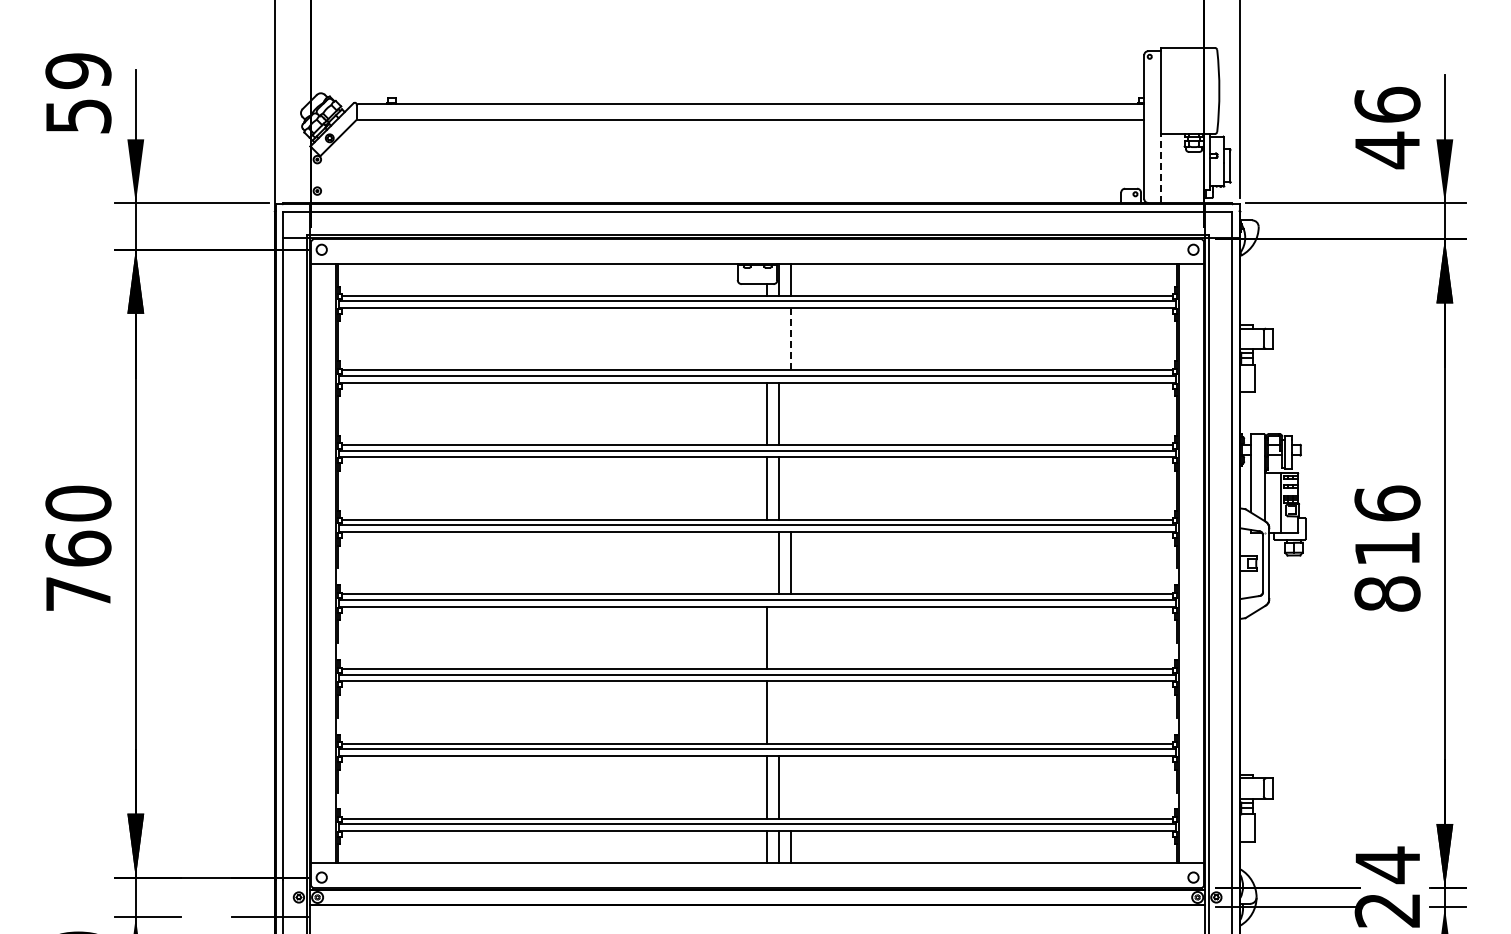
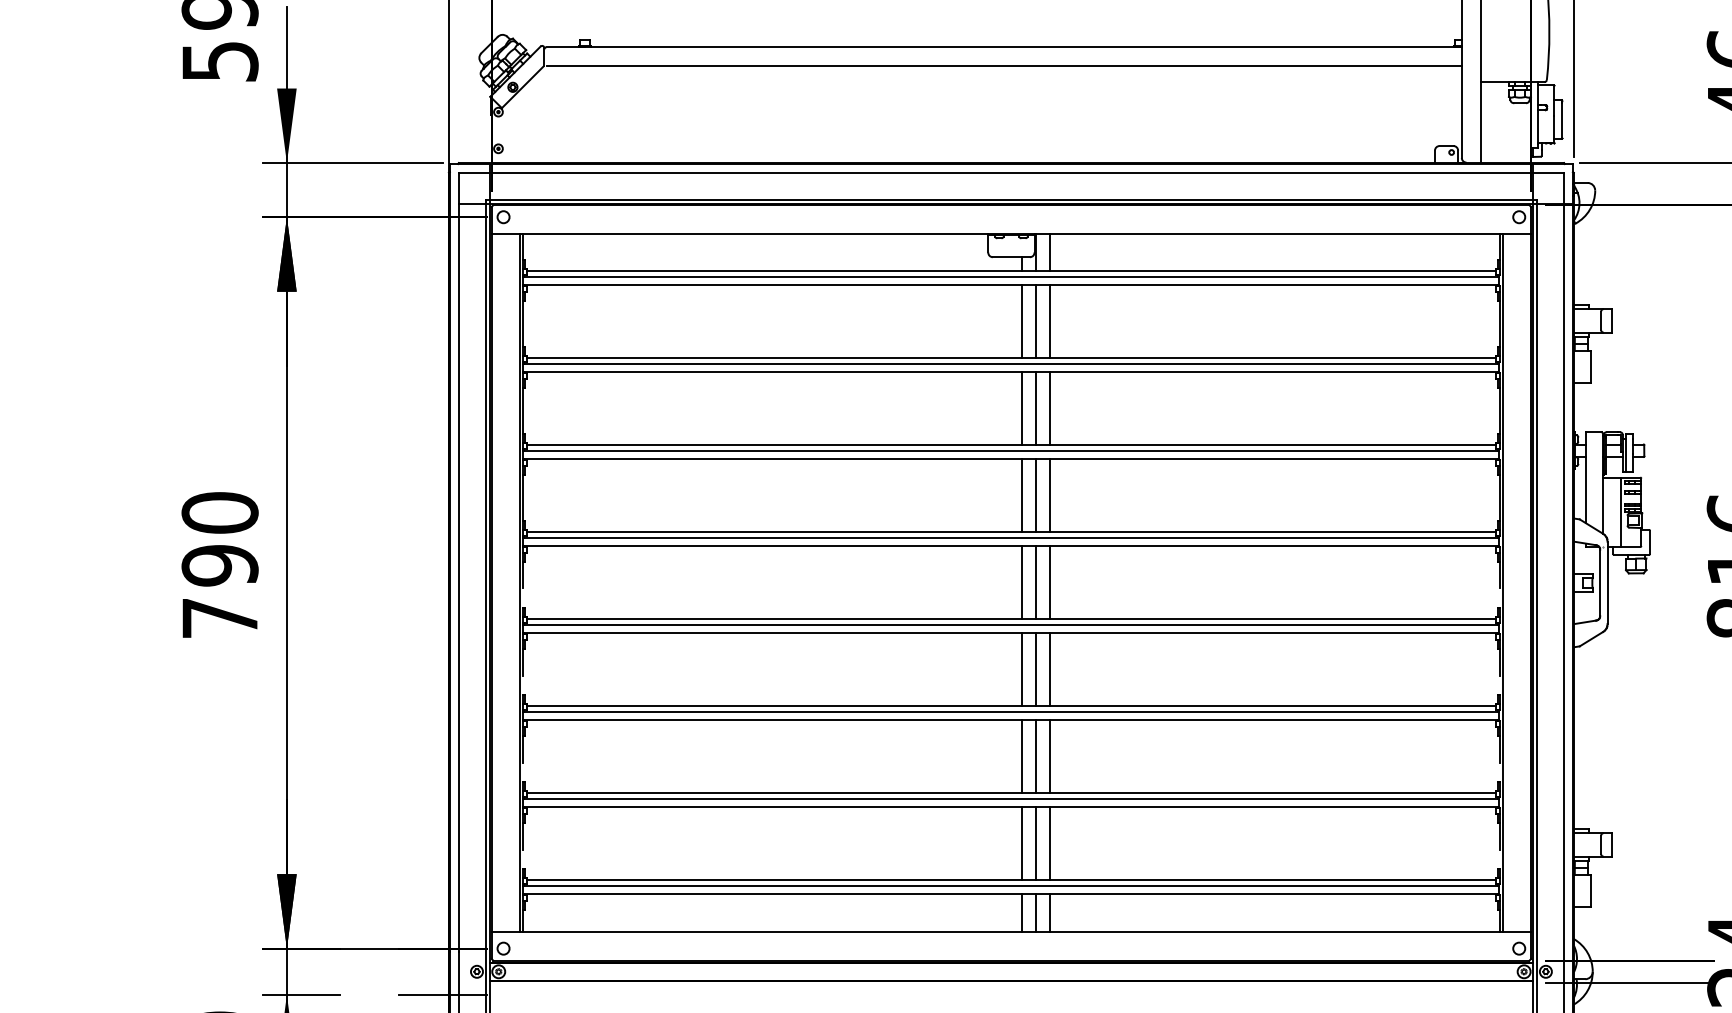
line: (1160, 168) -> (1480, 122), dashed -> solid
line: (766, 338) -> (1021, 320), added
line: (778, 338) -> (1035, 320), added
line: (790, 339) -> (1049, 321), dashed -> solid
line: (790, 413) -> (1049, 407), added
line: (790, 488) -> (1049, 495), added
text: (78, 548) -> (220, 565), 760 -> 790
line: (766, 563) -> (1021, 582), added
line: (778, 637) -> (1035, 668), added
line: (790, 637) -> (1049, 668), added
line: (778, 712) -> (1035, 756), added
line: (790, 712) -> (1049, 756), added
line: (790, 787) -> (1049, 843), added

